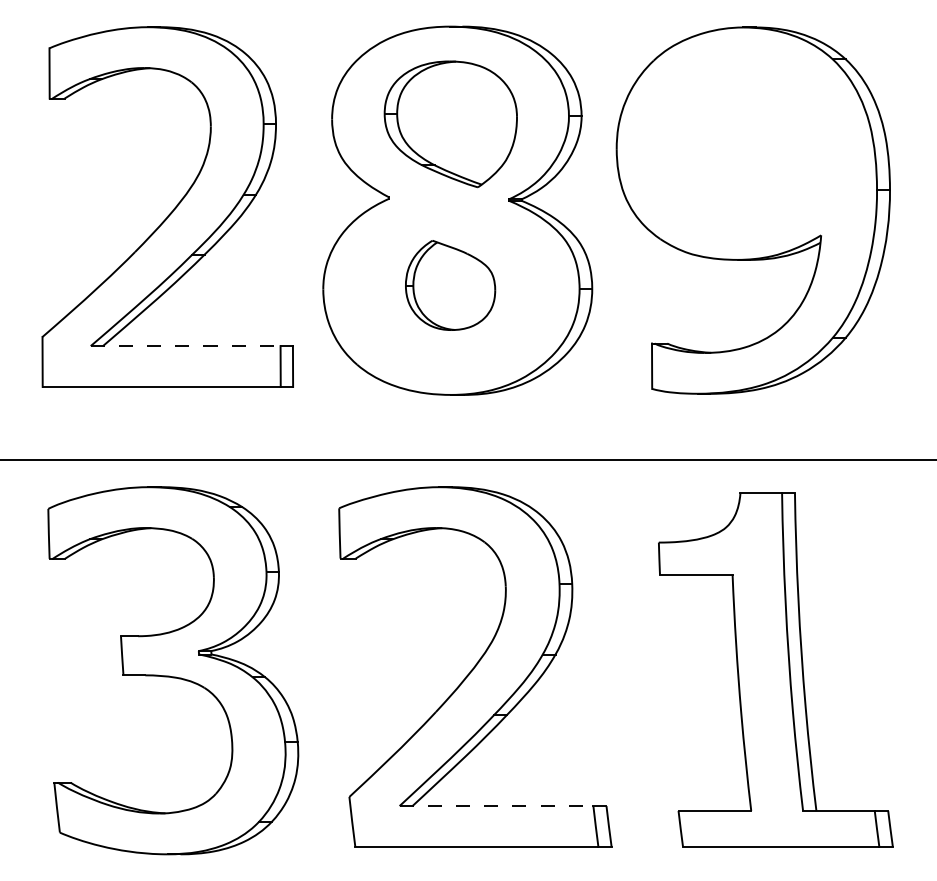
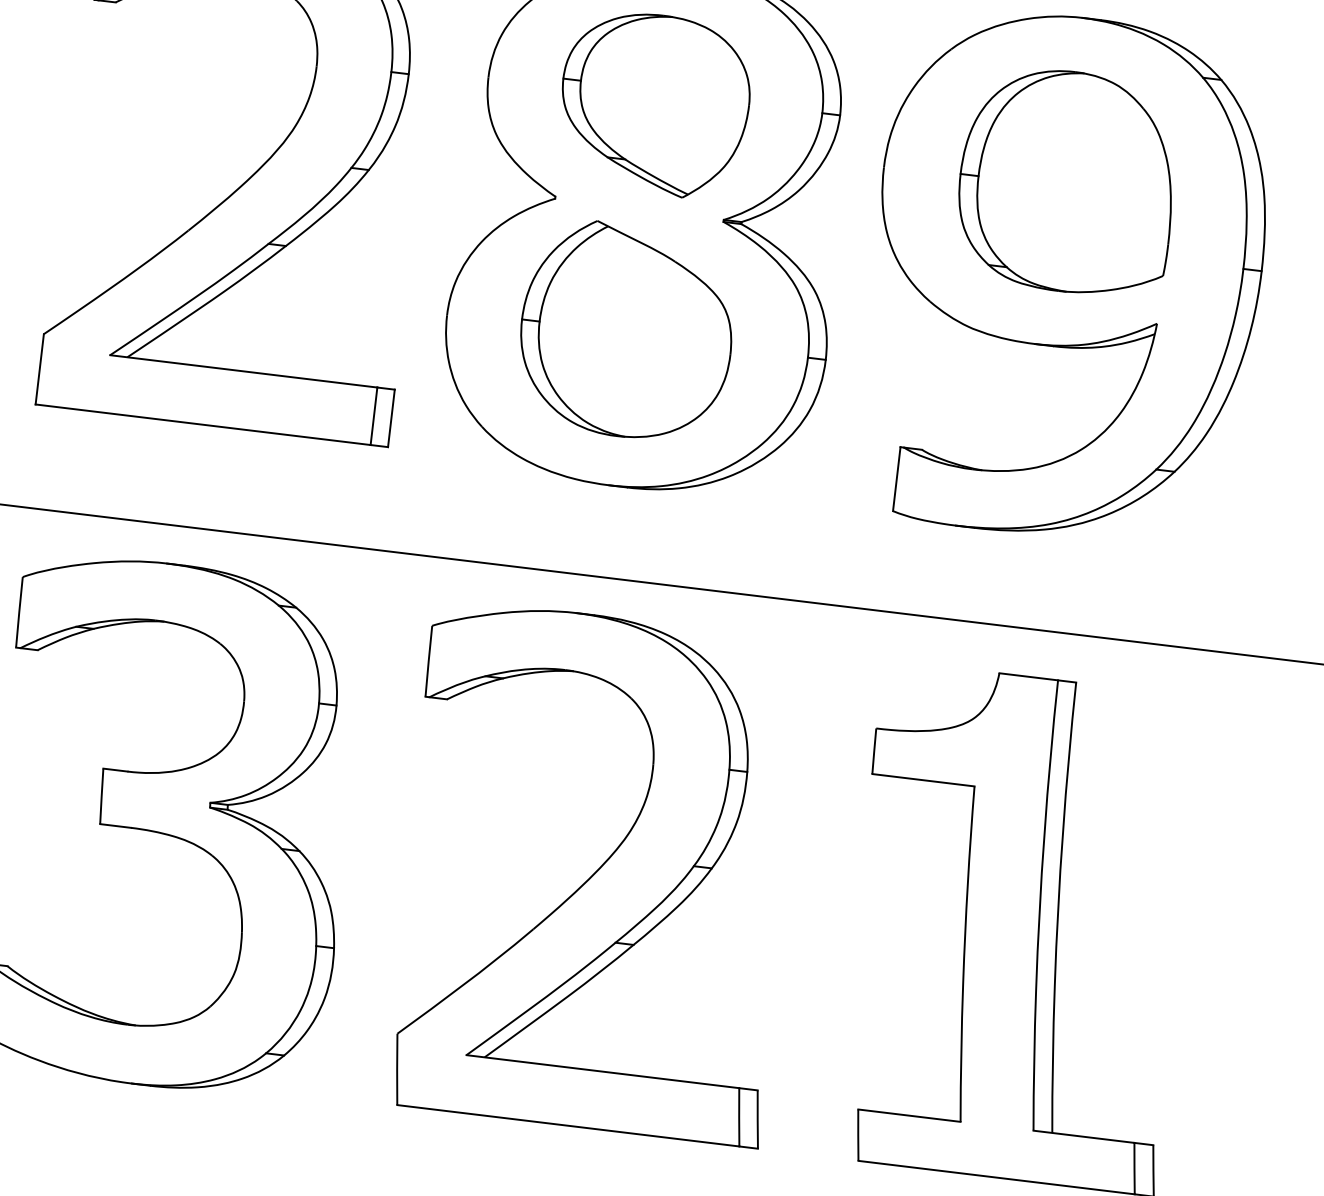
part: (746, 143) -> (1067, 181), added
part: (450, 285) -> (626, 331), size x1.67
line: (185, 346) -> (243, 371), dashed -> solid
line: (496, 806) -> (602, 1072), dashed -> solid

